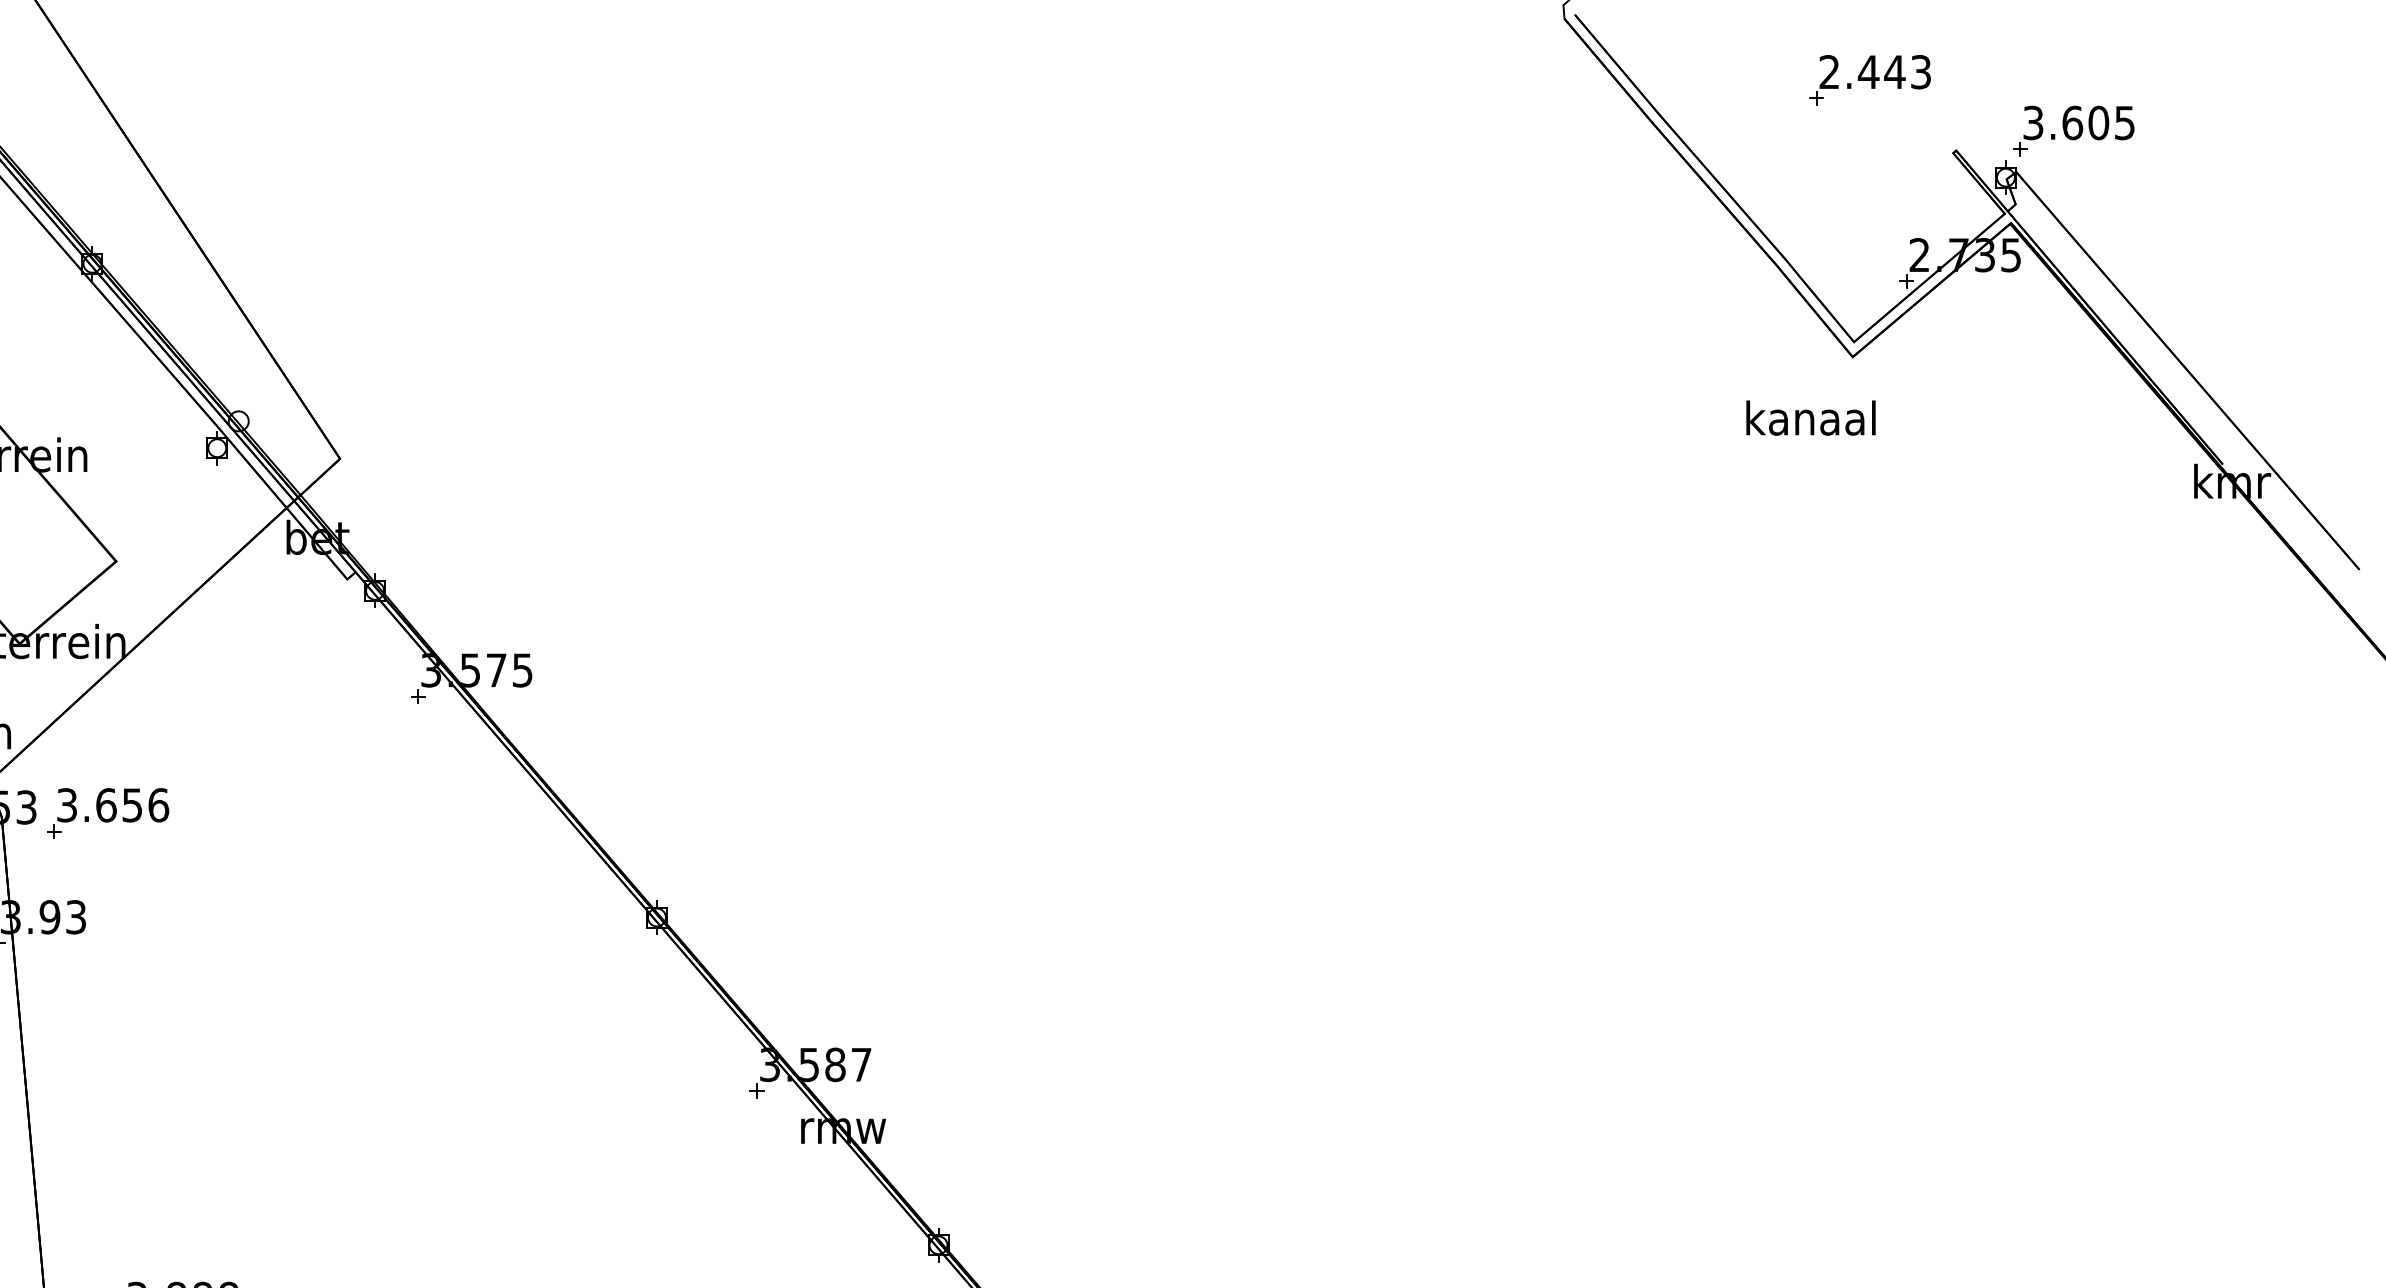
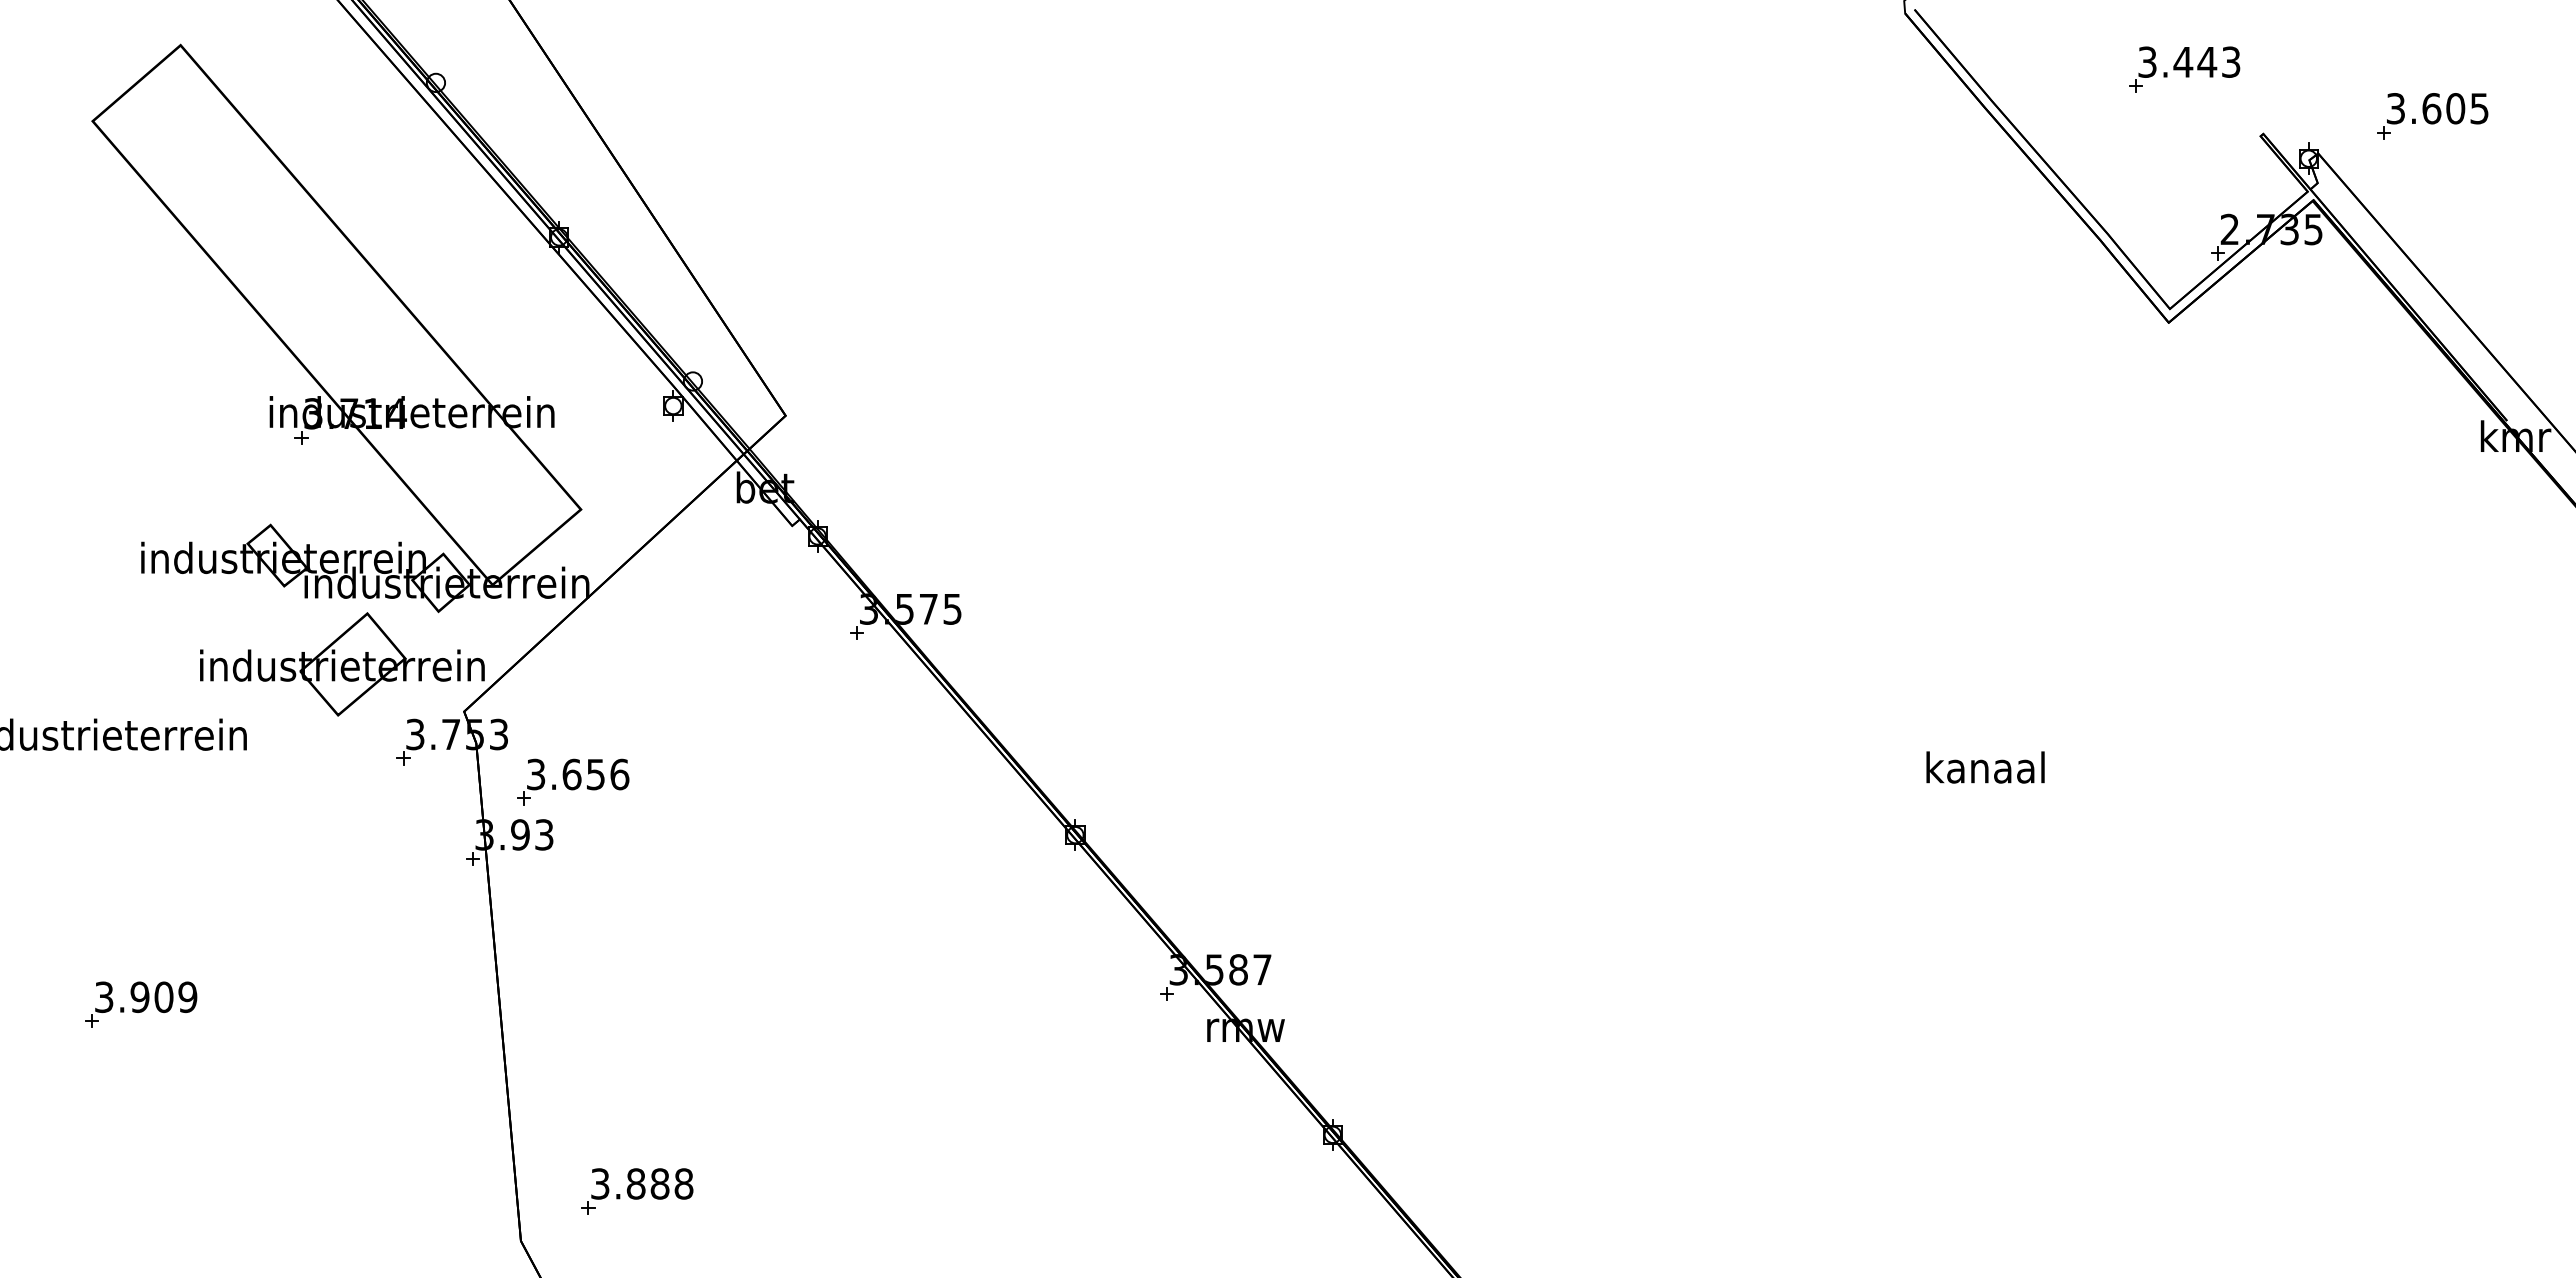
text: (1829, 71) -> (2147, 61), 2.443 -> 3.443
part: (2073, 131) -> (2432, 116), moved
text: (1810, 418) -> (1985, 767), moved
part: (108, 812) -> (573, 781), moved

